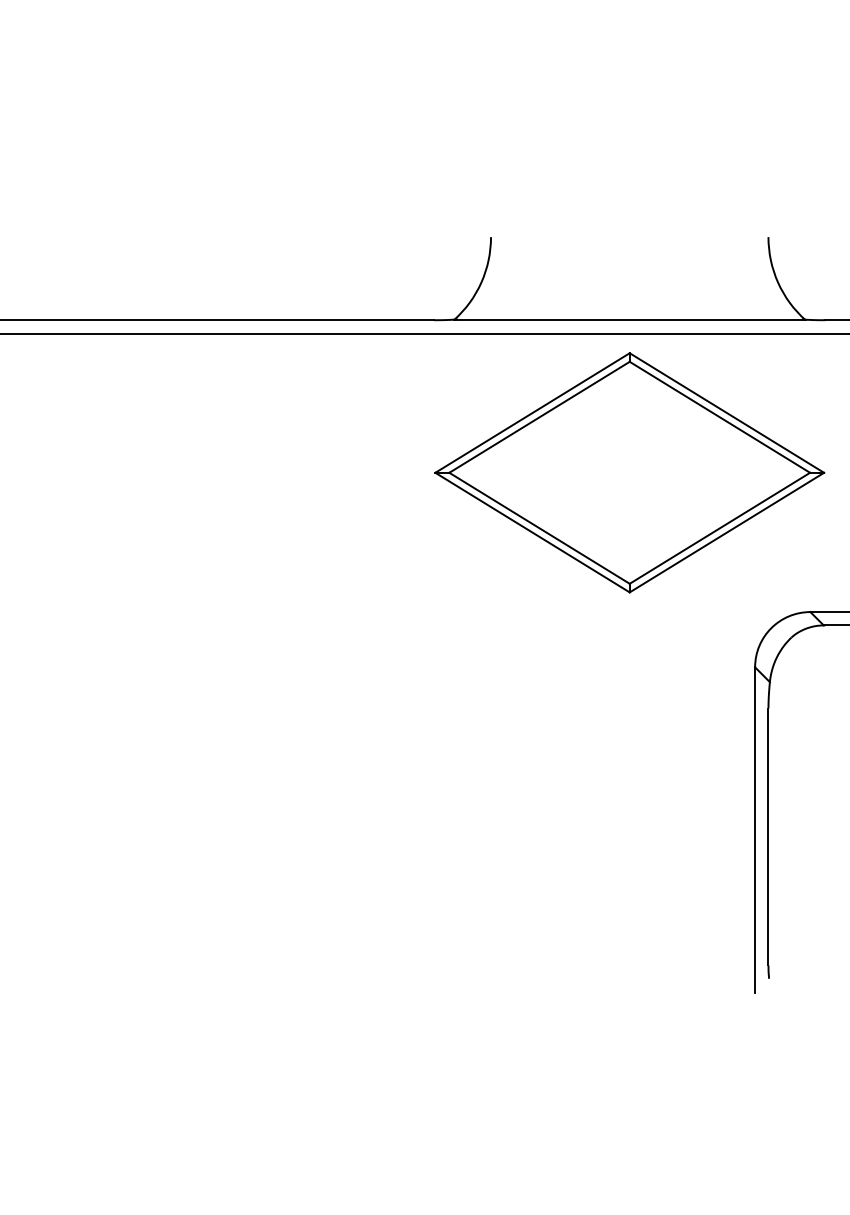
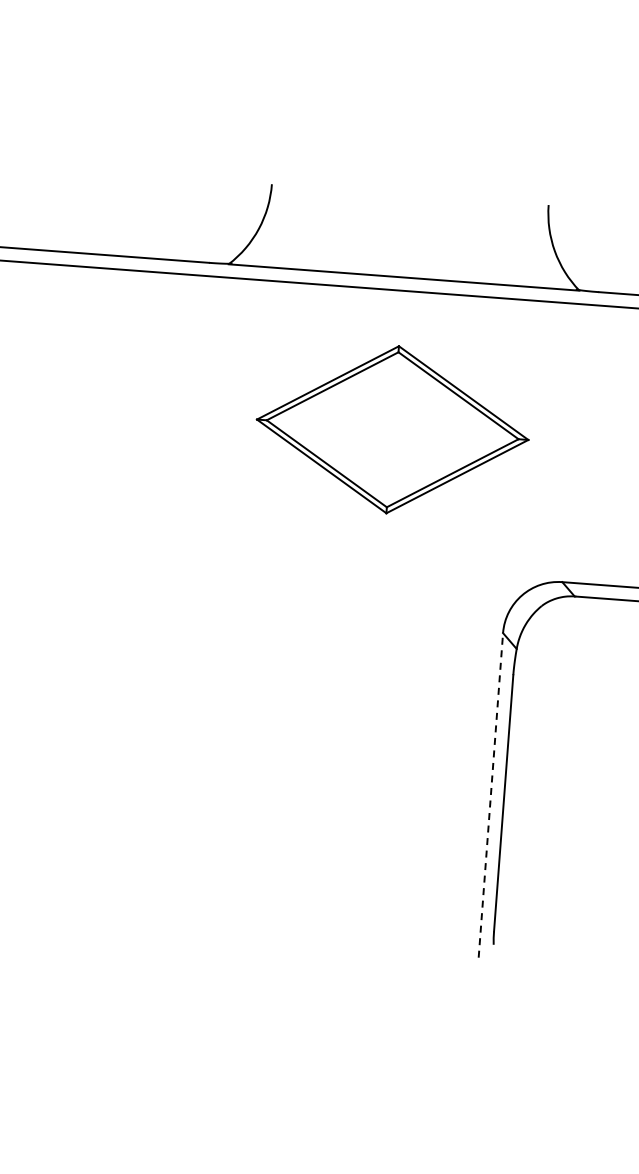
part: (629, 472) -> (392, 429), size x0.7
line: (755, 830) -> (491, 795), solid -> dashed

